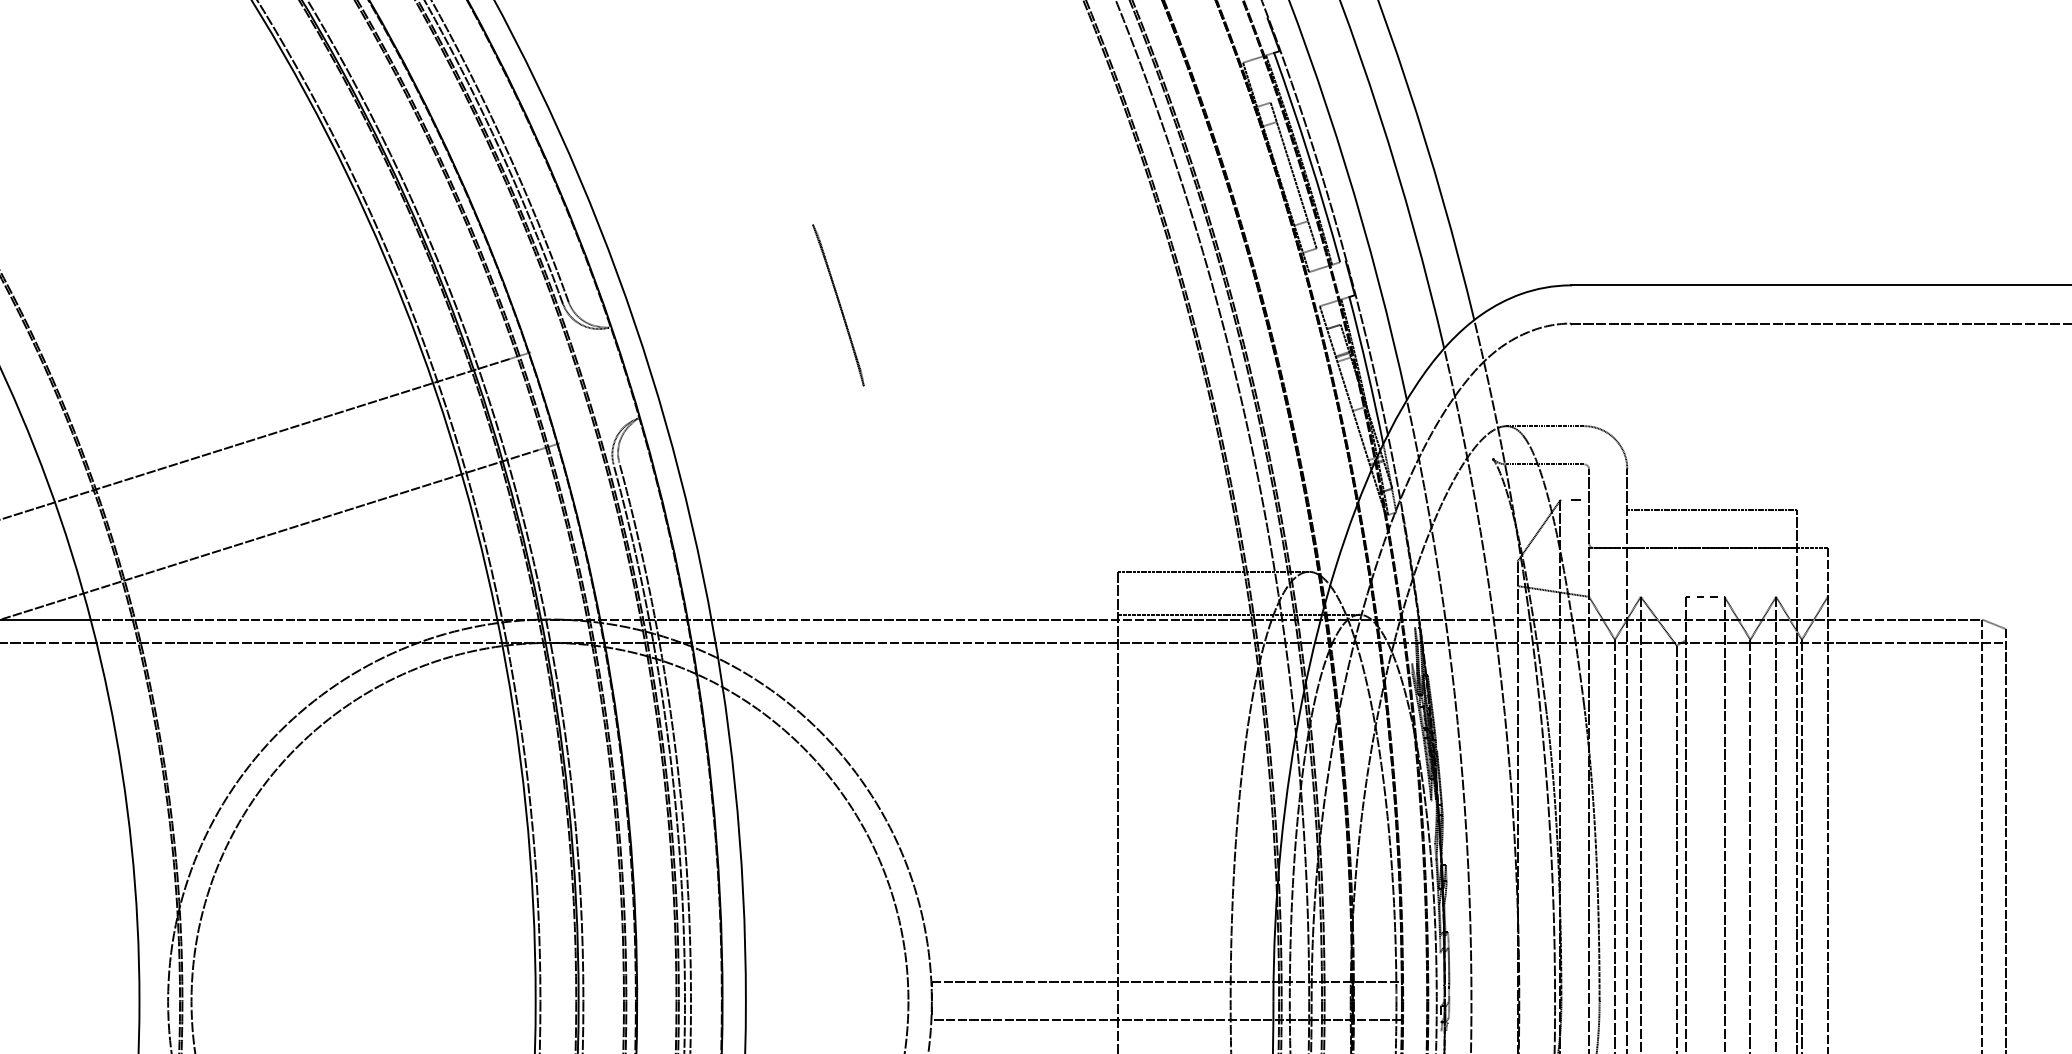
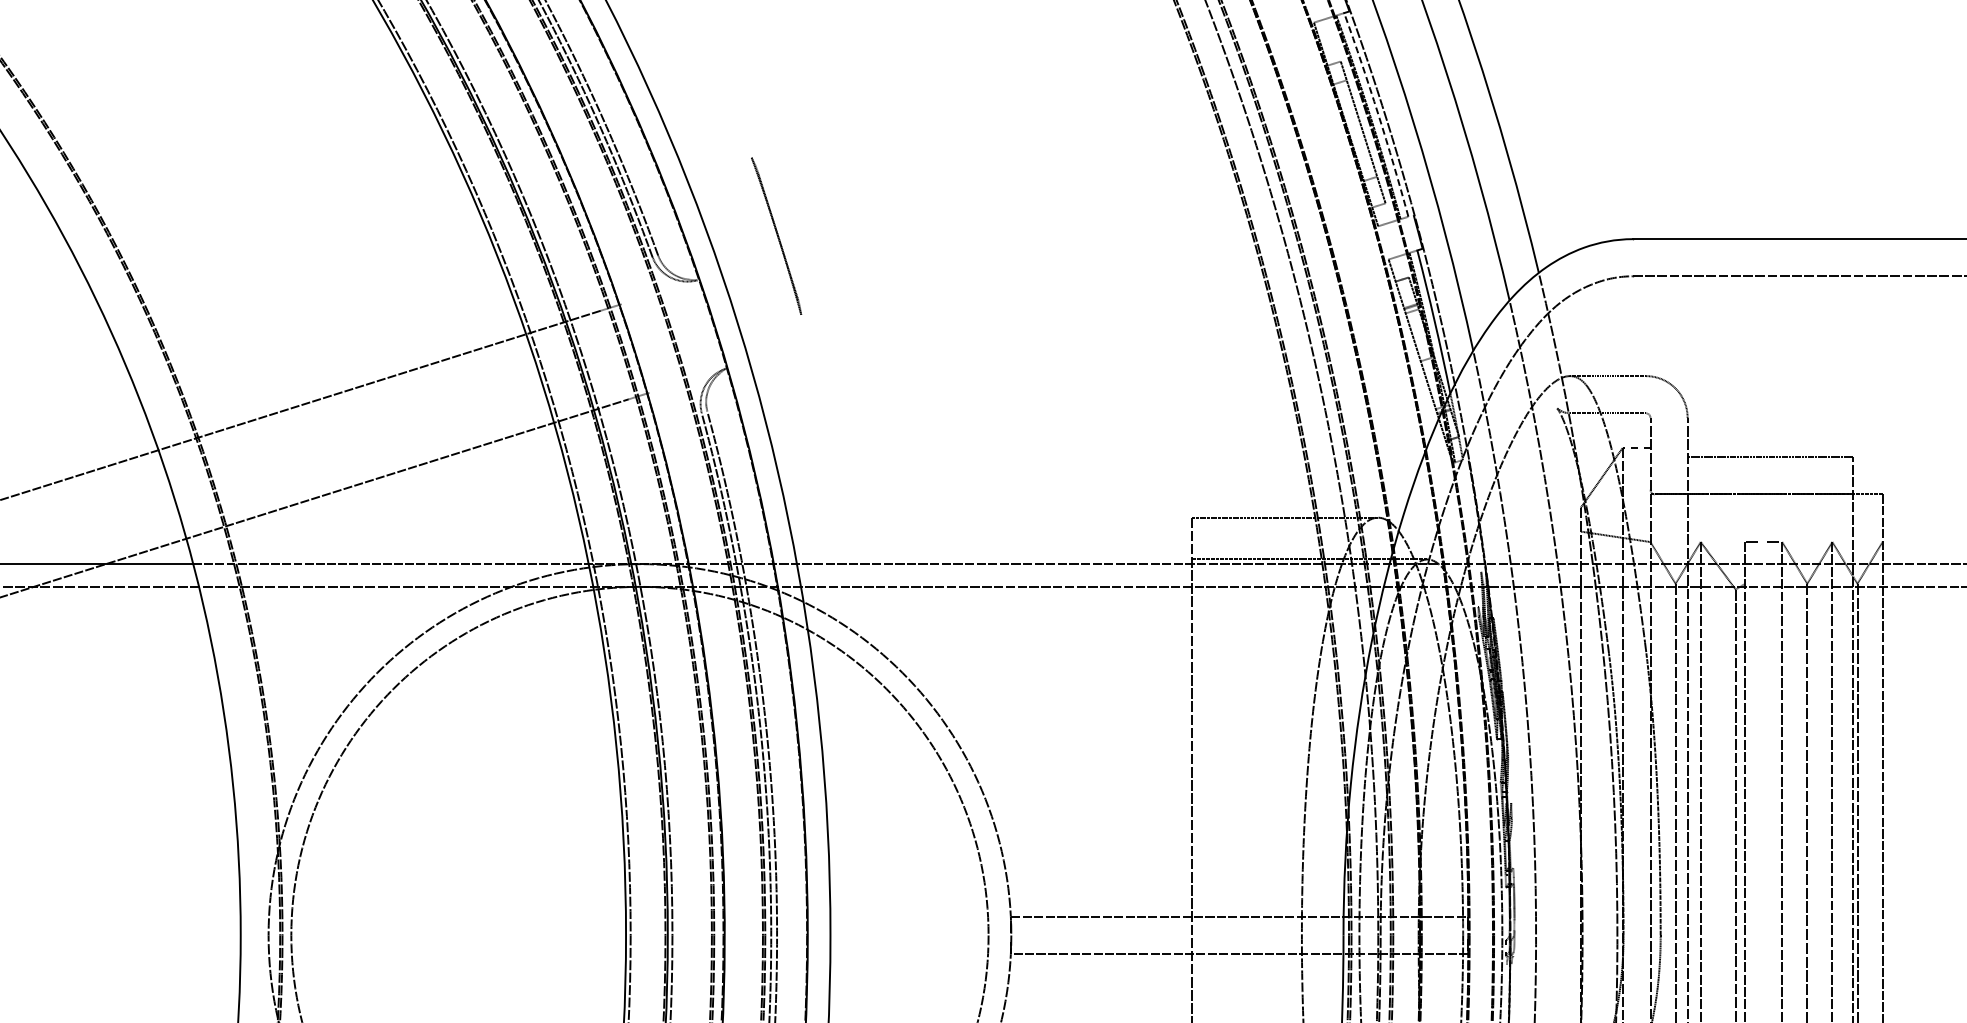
arc: (1309, 156) -> (1378, 113), solid -> dashed
part: (838, 305) -> (776, 236), moved

